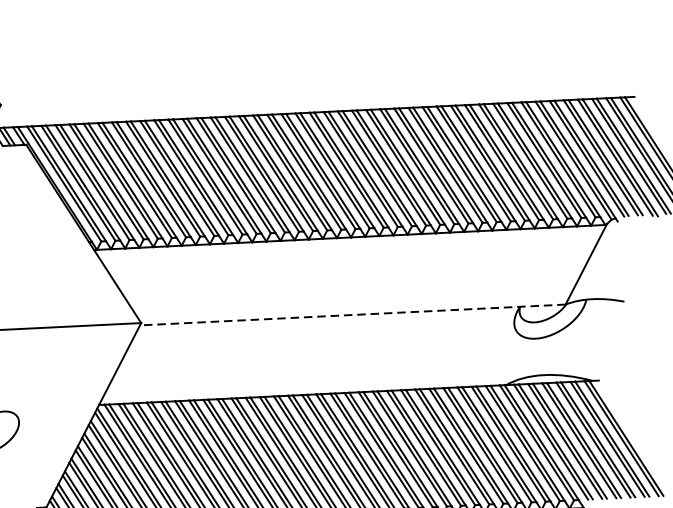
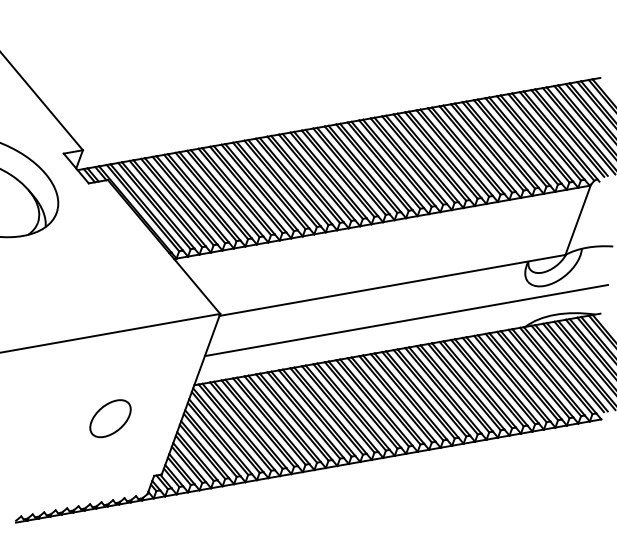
line: (352, 315) -> (392, 285), dashed -> solid
line: (364, 359) -> (406, 320), added

